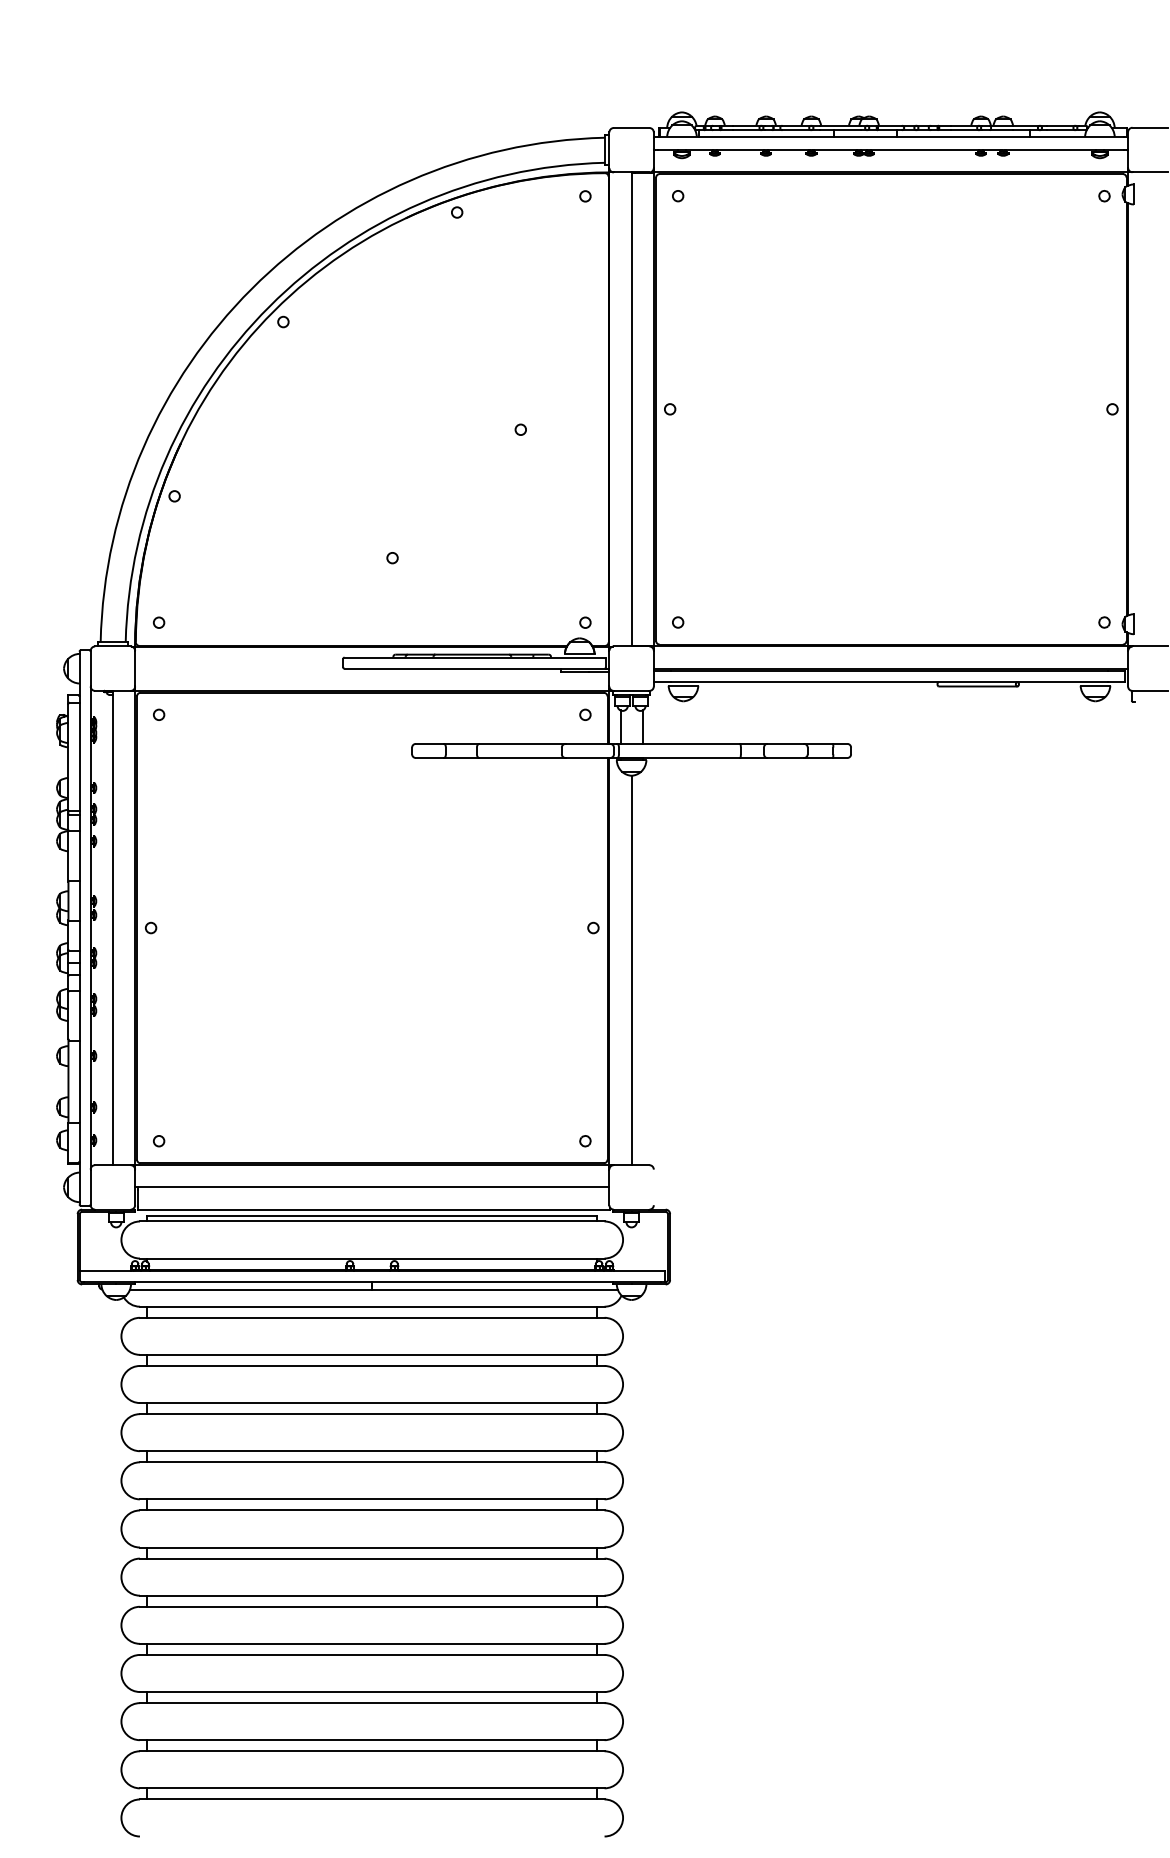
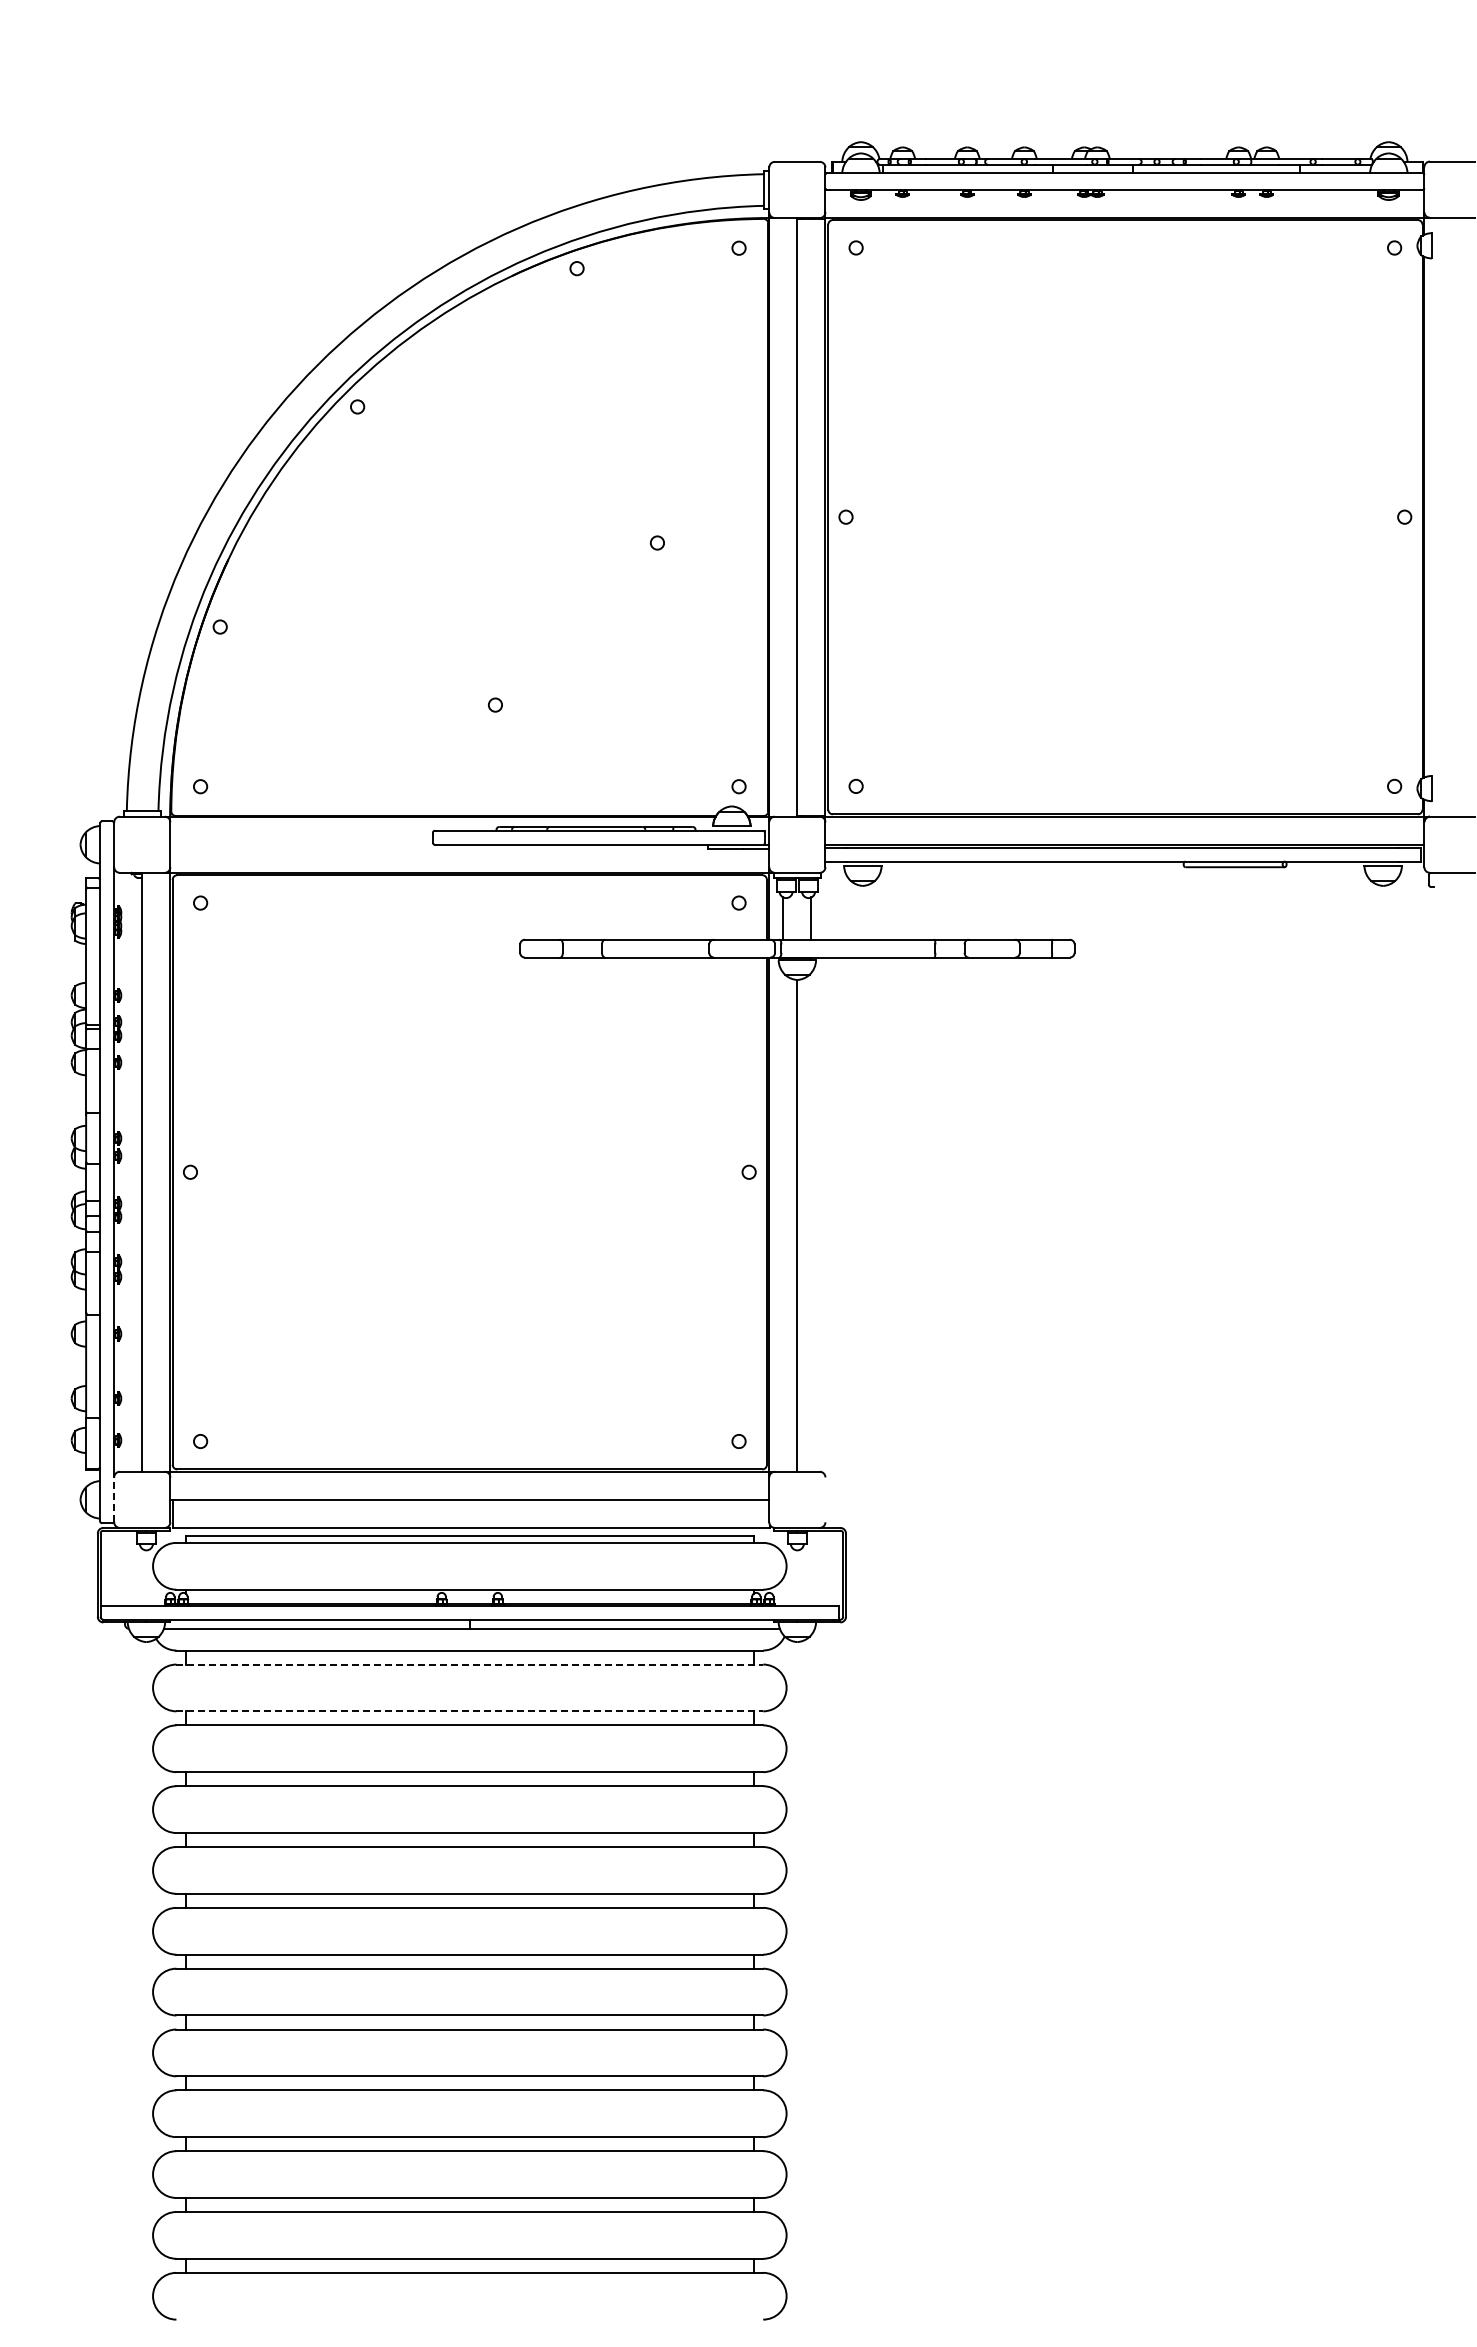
line: (90, 1187) -> (114, 1499), solid -> dashed
line: (372, 1317) -> (470, 1664), solid -> dashed
line: (372, 1354) -> (470, 1711), solid -> dashed

